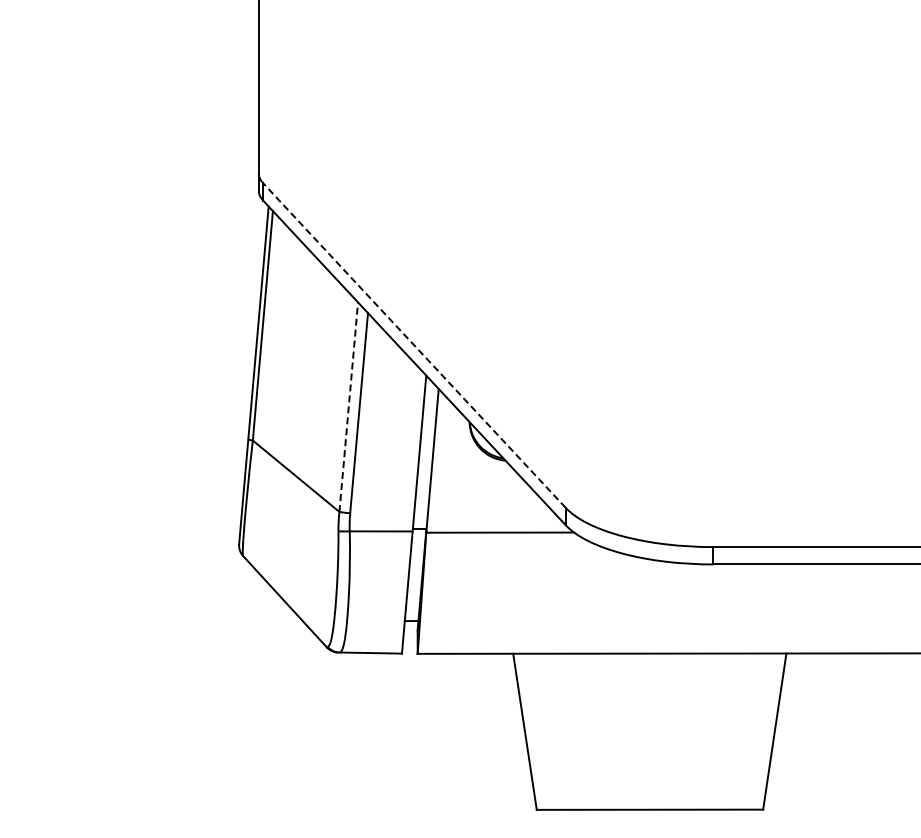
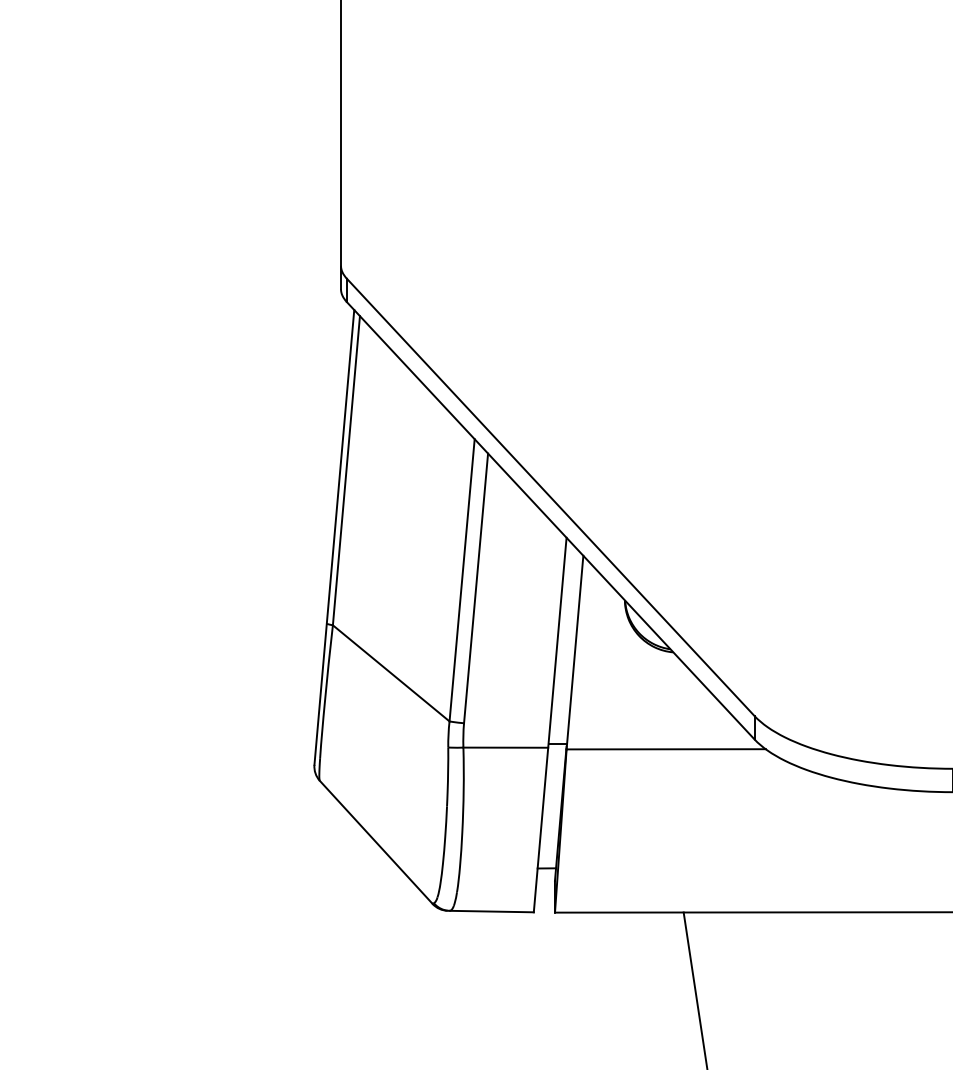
line: (414, 345) -> (550, 497), dashed -> solid
line: (348, 406) -> (461, 579), dashed -> solid

